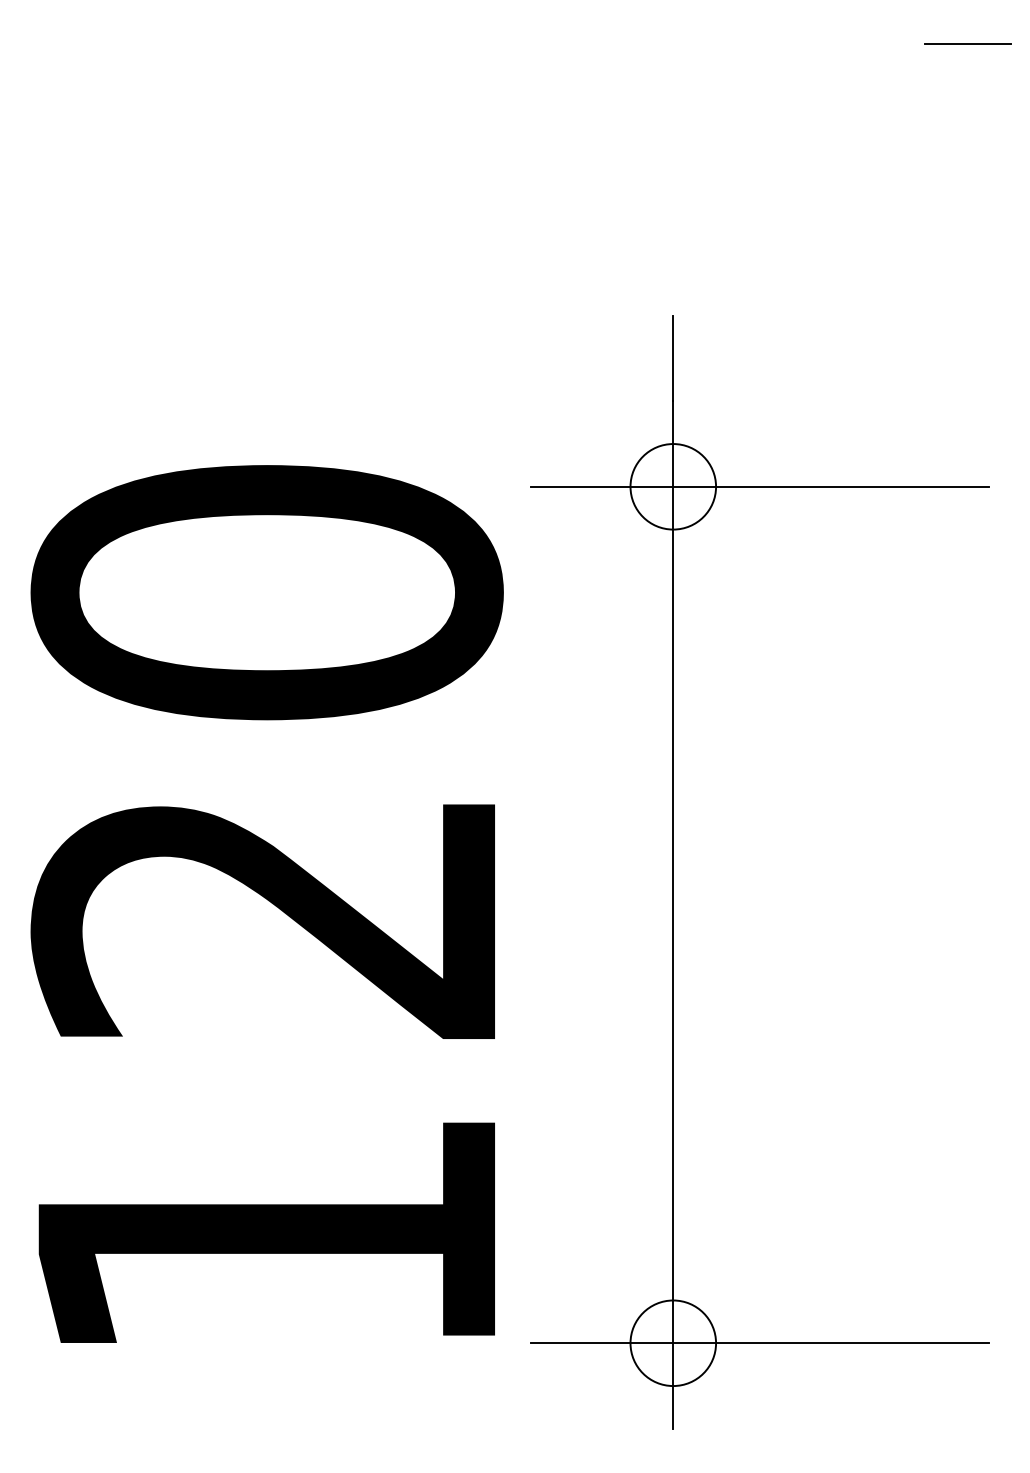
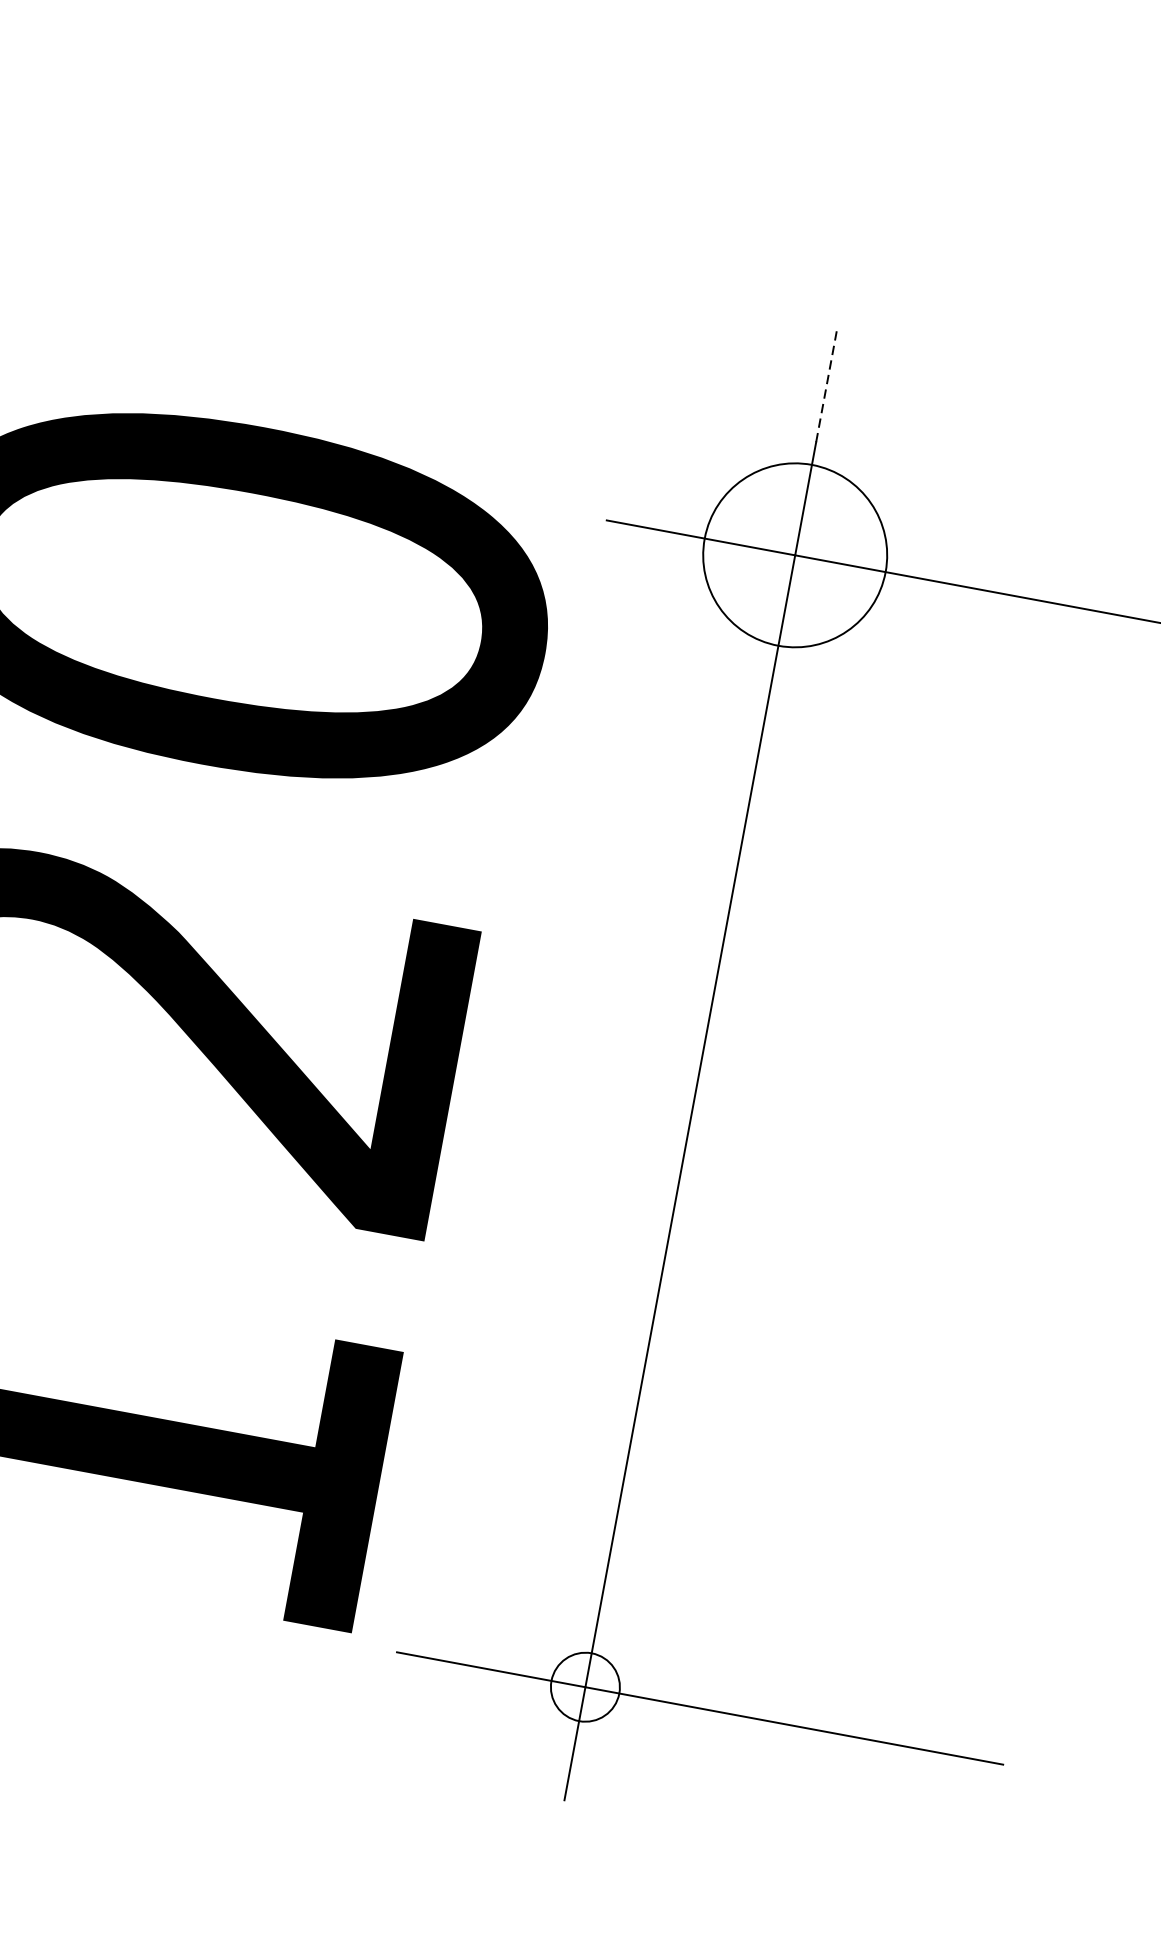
line: (673, 358) -> (826, 385), solid -> dashed
circle: (673, 486) -> (795, 554), size x1.6
circle: (673, 1343) -> (585, 1687), size x0.6

